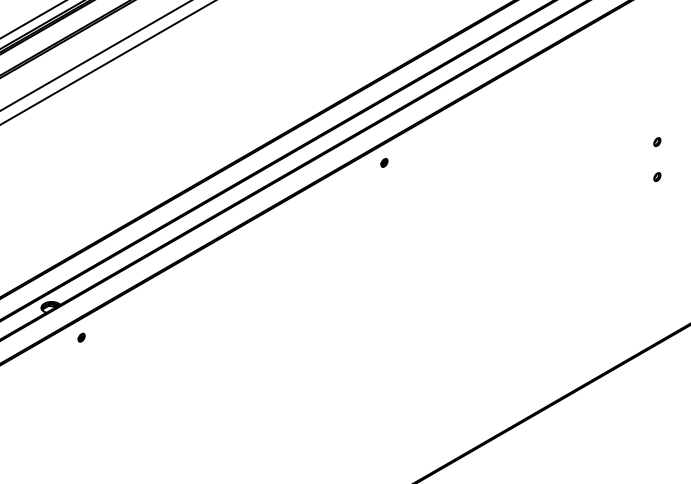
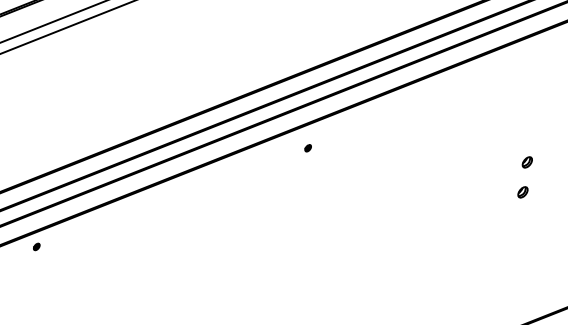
part: (657, 142) -> (527, 162), size x1.6
part: (384, 162) -> (308, 147), moved
part: (657, 176) -> (523, 191), size x1.6
part: (81, 337) -> (36, 246), moved

